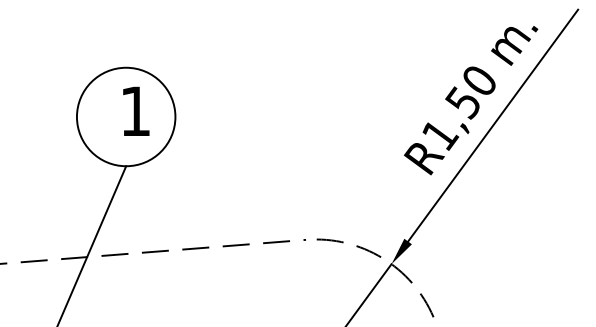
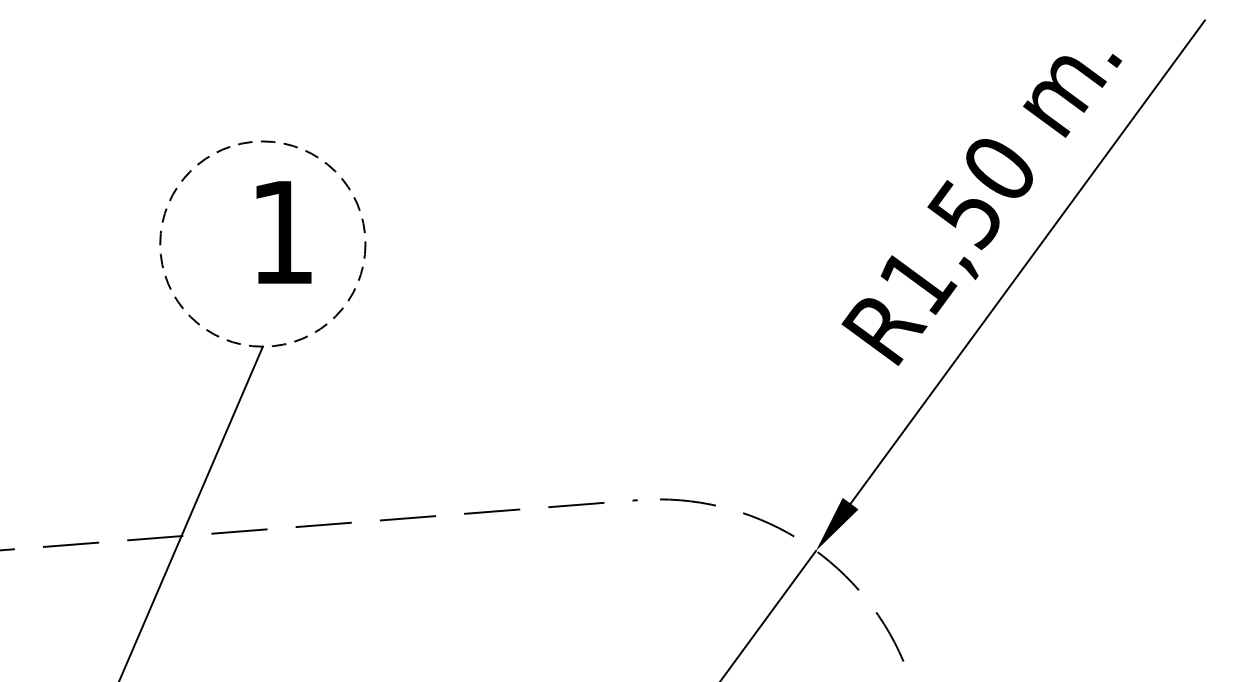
circle: (125, 116) -> (261, 243), solid -> dashed

